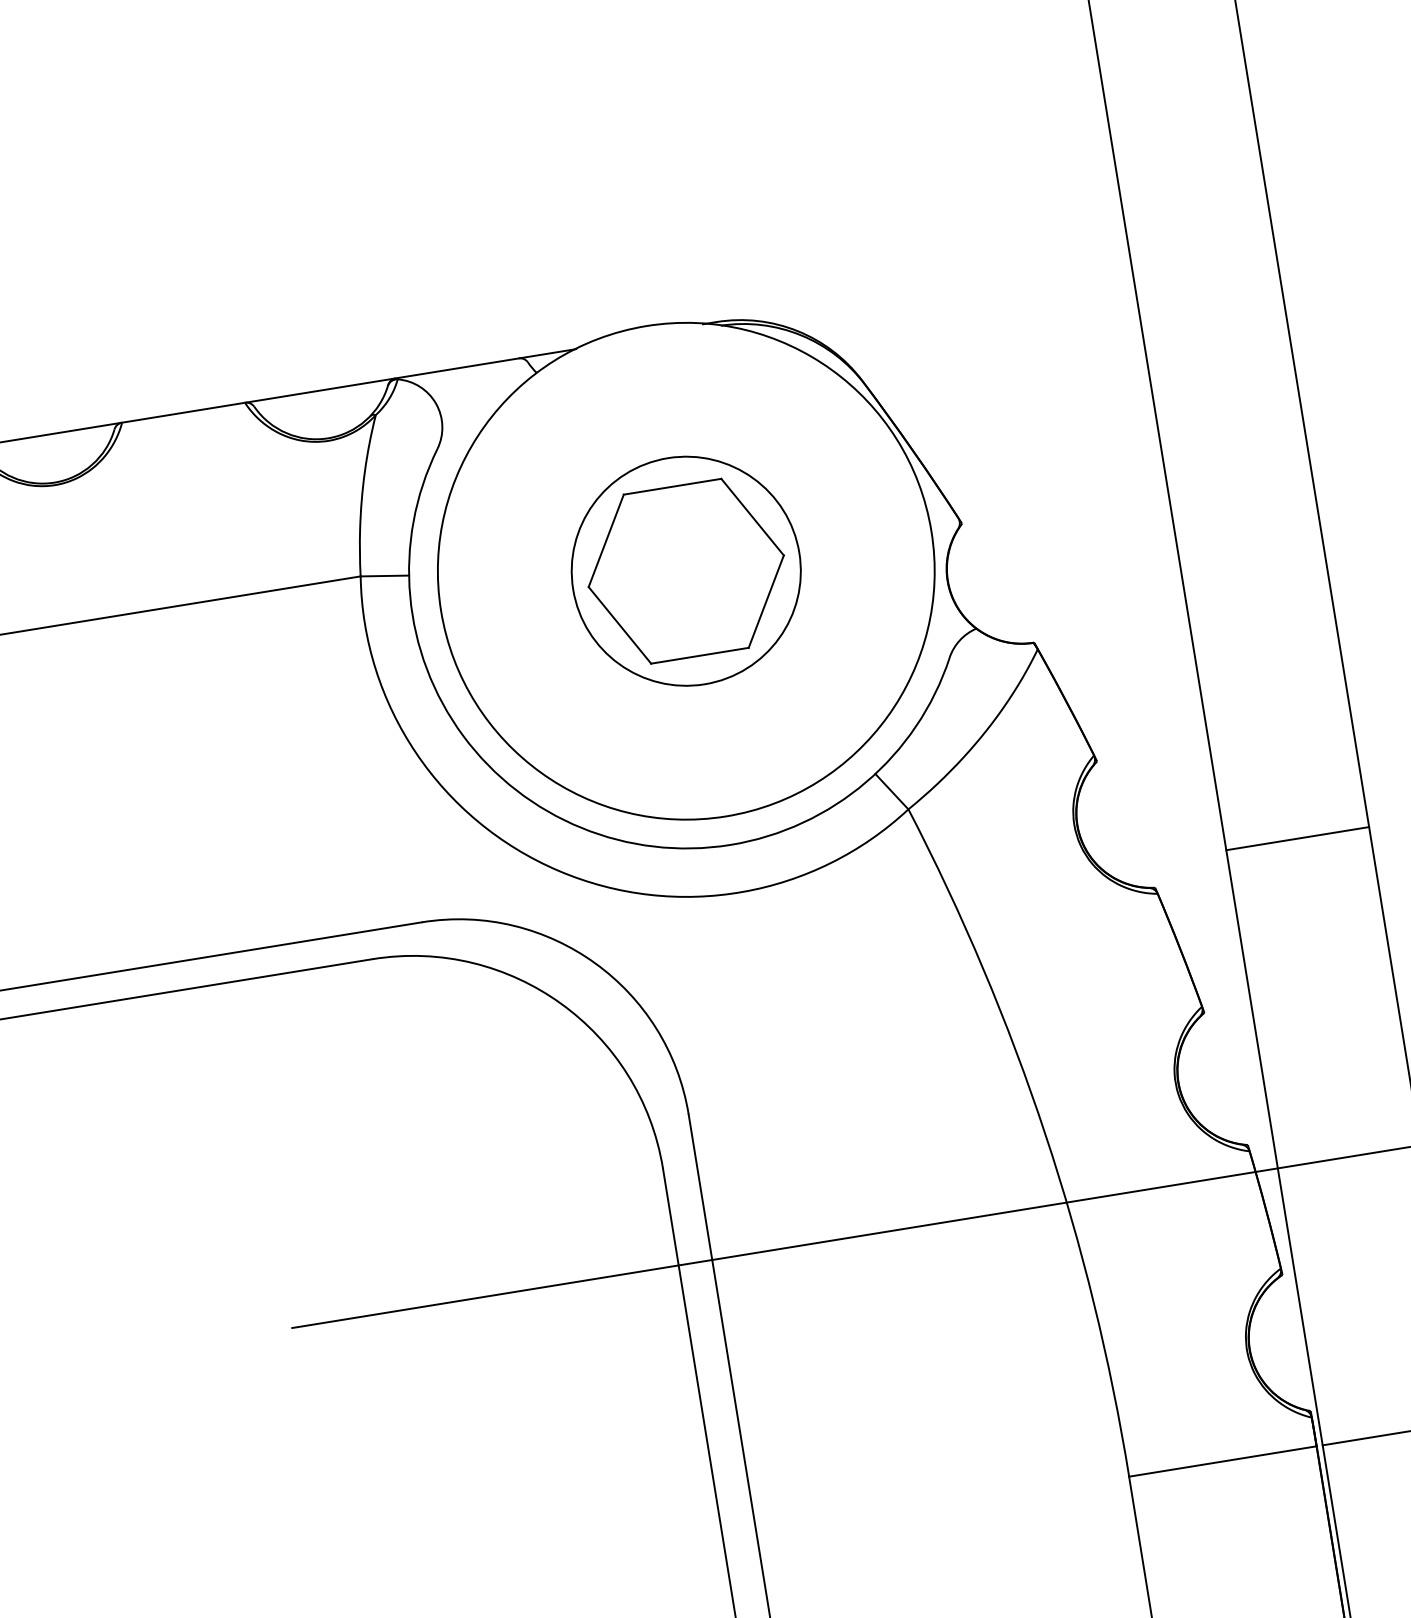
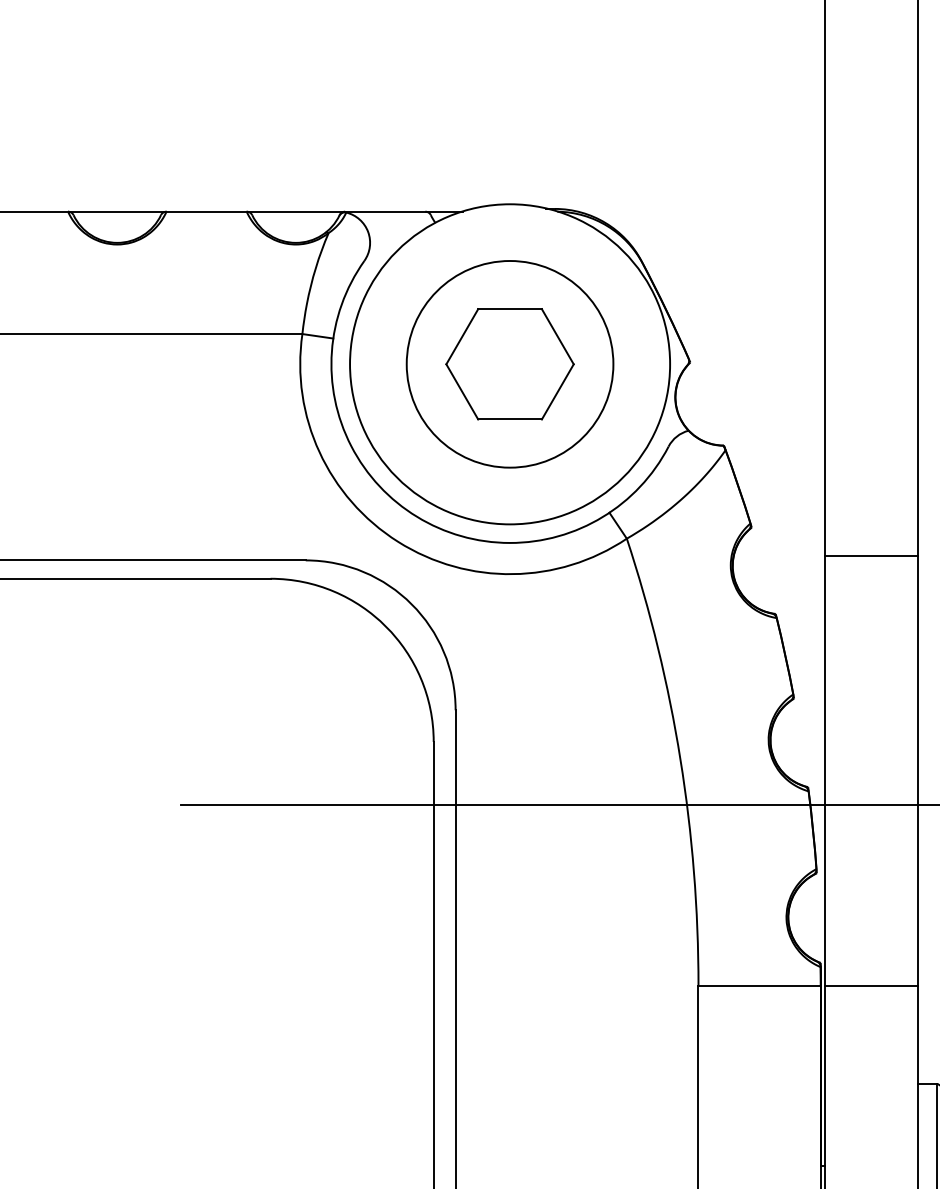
circle: (685, 571) -> (509, 364), size x1.4
line: (1297, 838) -> (871, 556), moved

